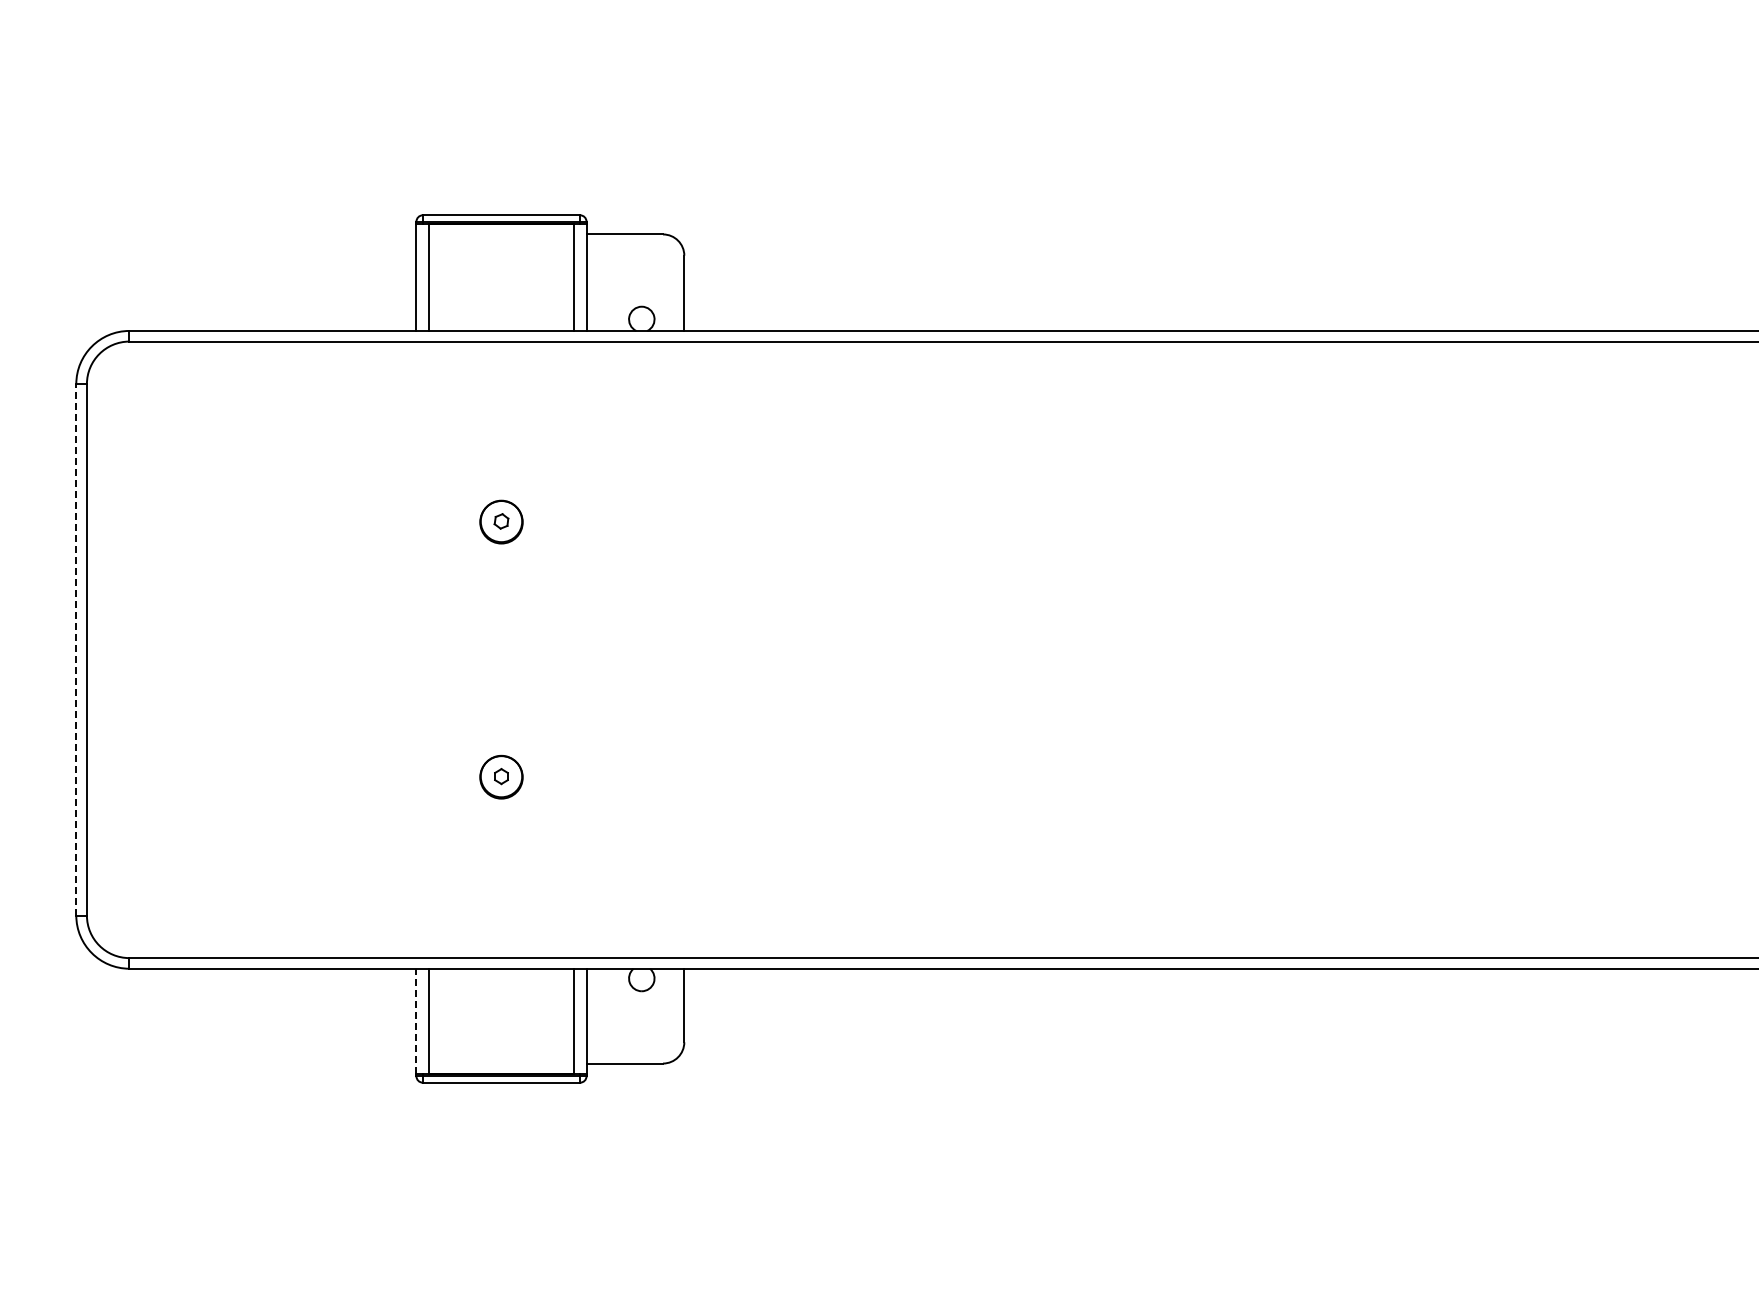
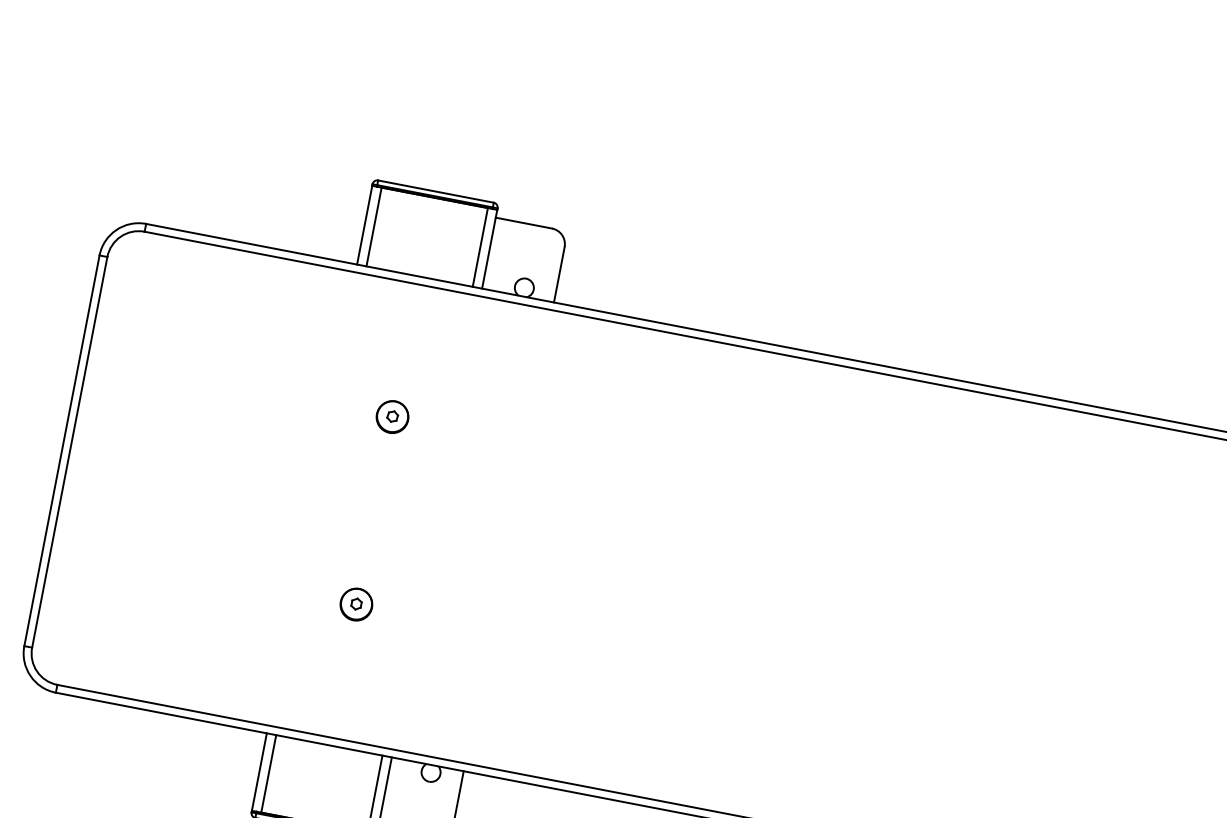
line: (76, 649) -> (62, 450), dashed -> solid
line: (416, 1021) -> (259, 772), dashed -> solid

